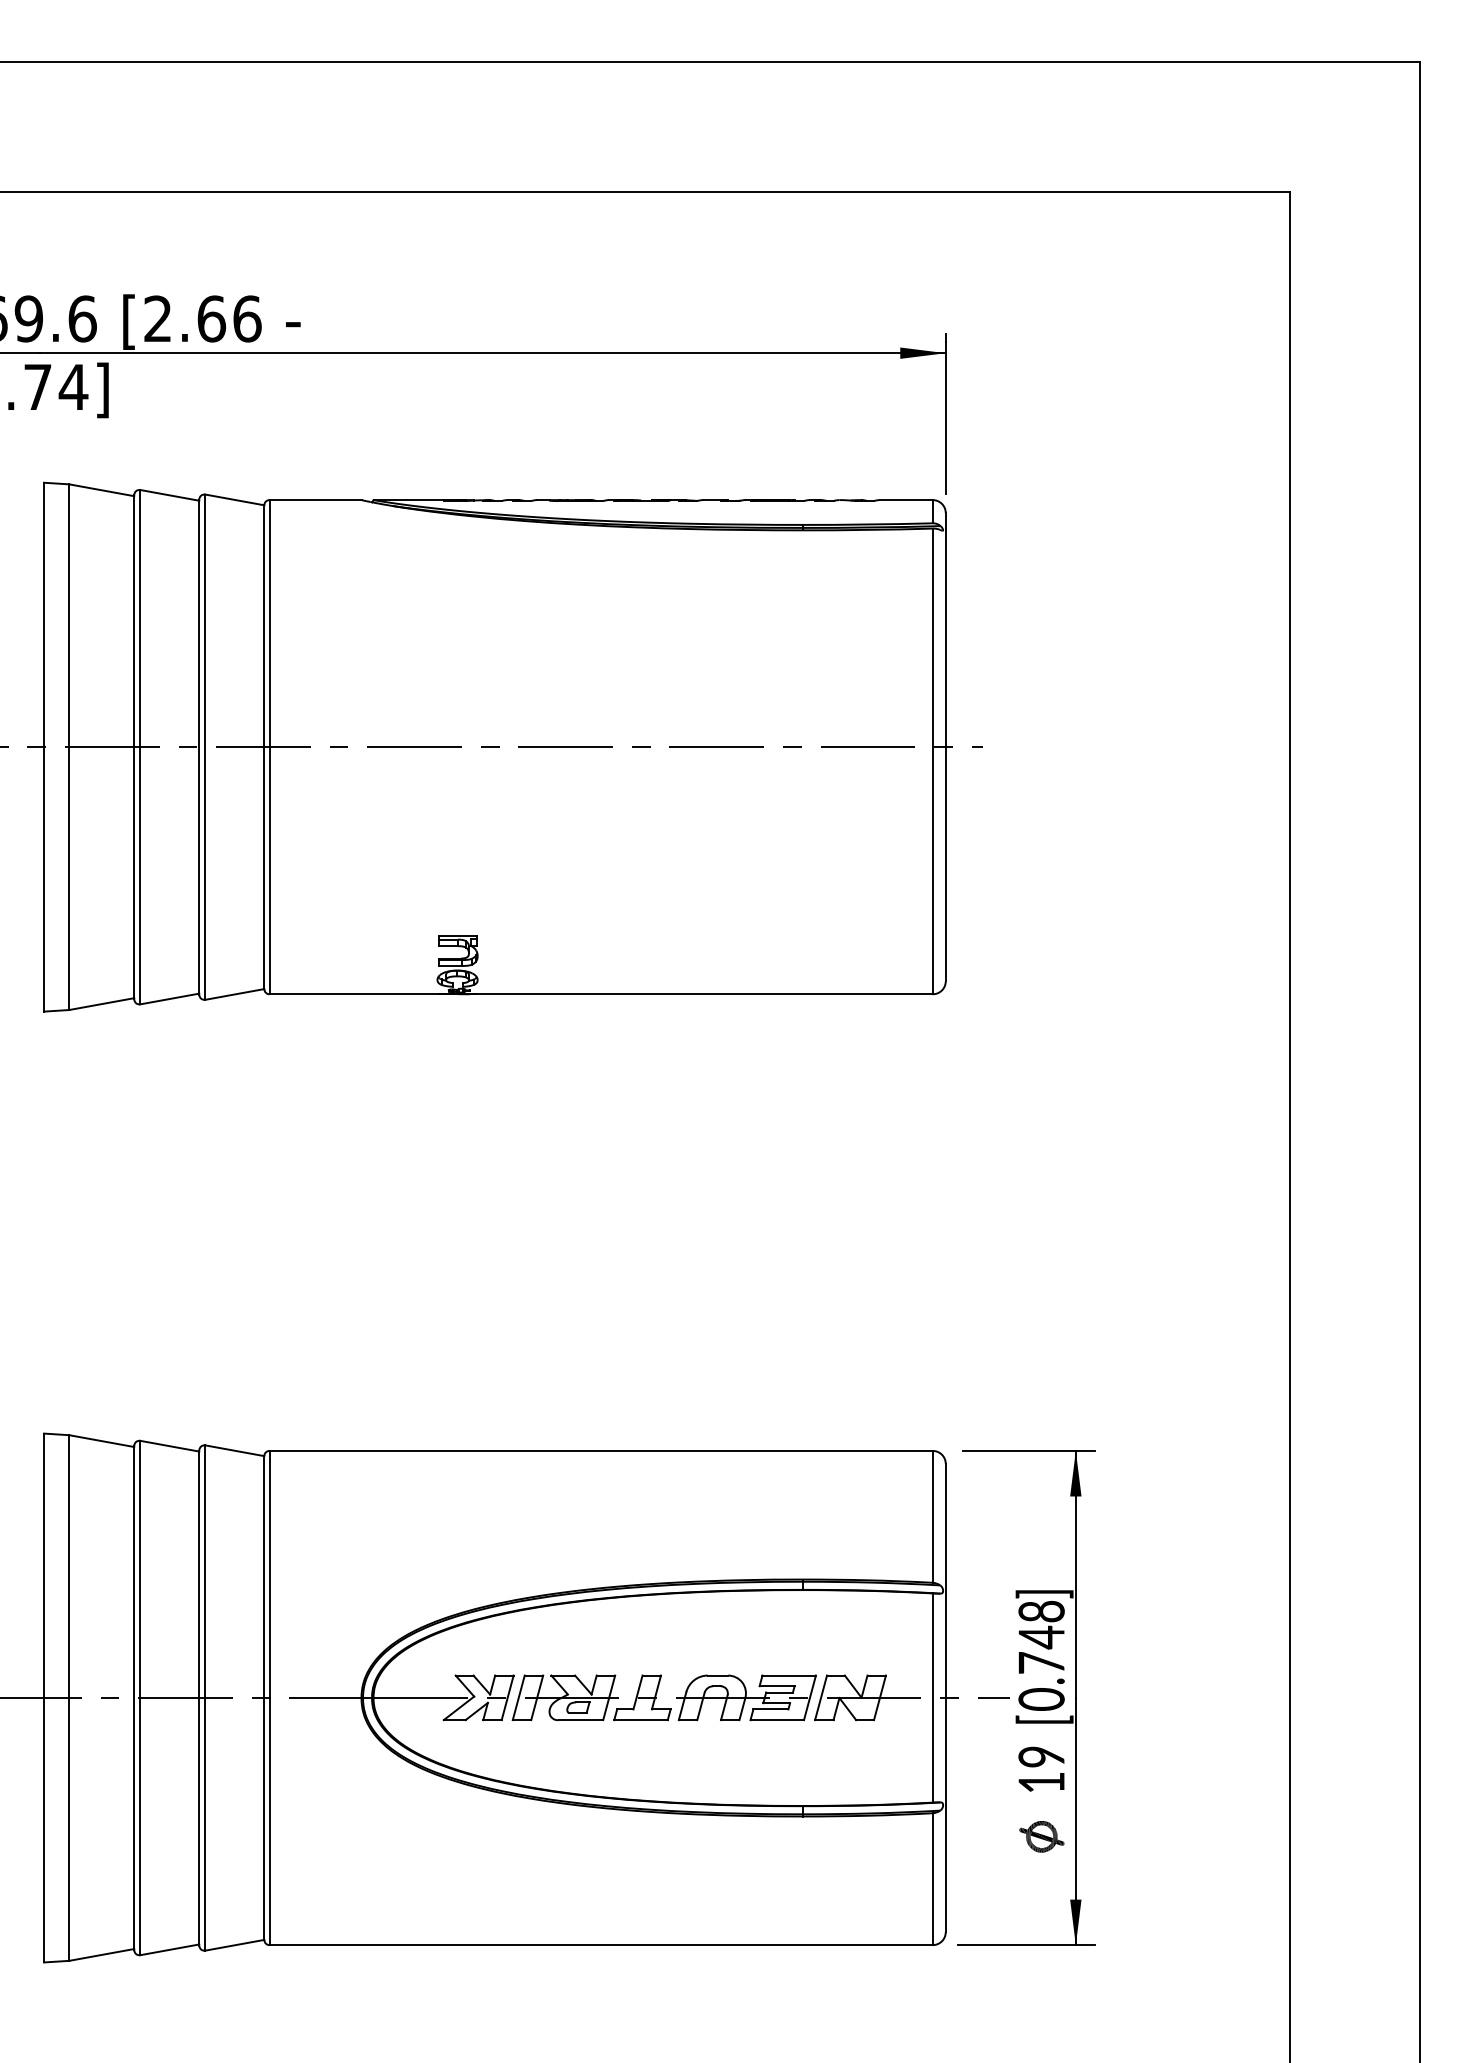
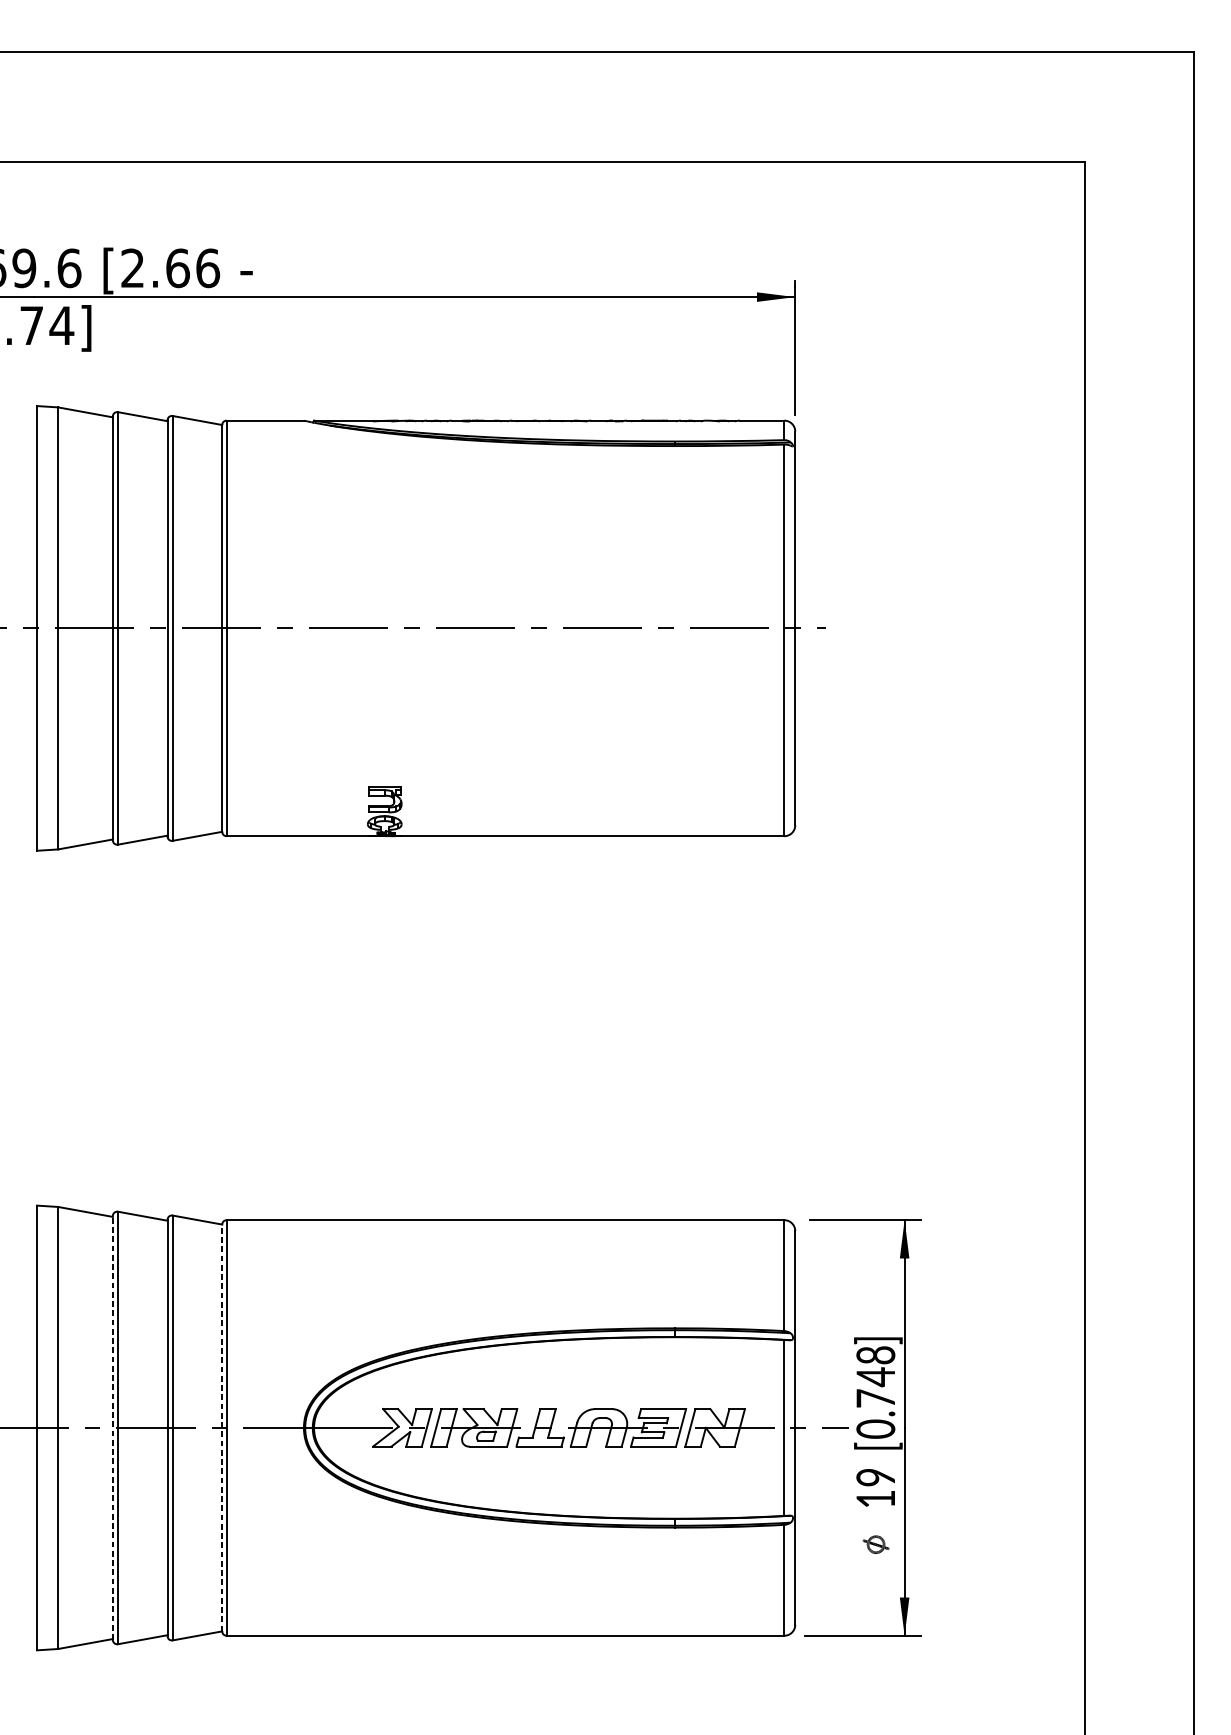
line: (134, 1697) -> (113, 1427), solid -> dashed
line: (264, 1698) -> (222, 1428), solid -> dashed
part: (1041, 1836) -> (875, 1544), size x0.7

